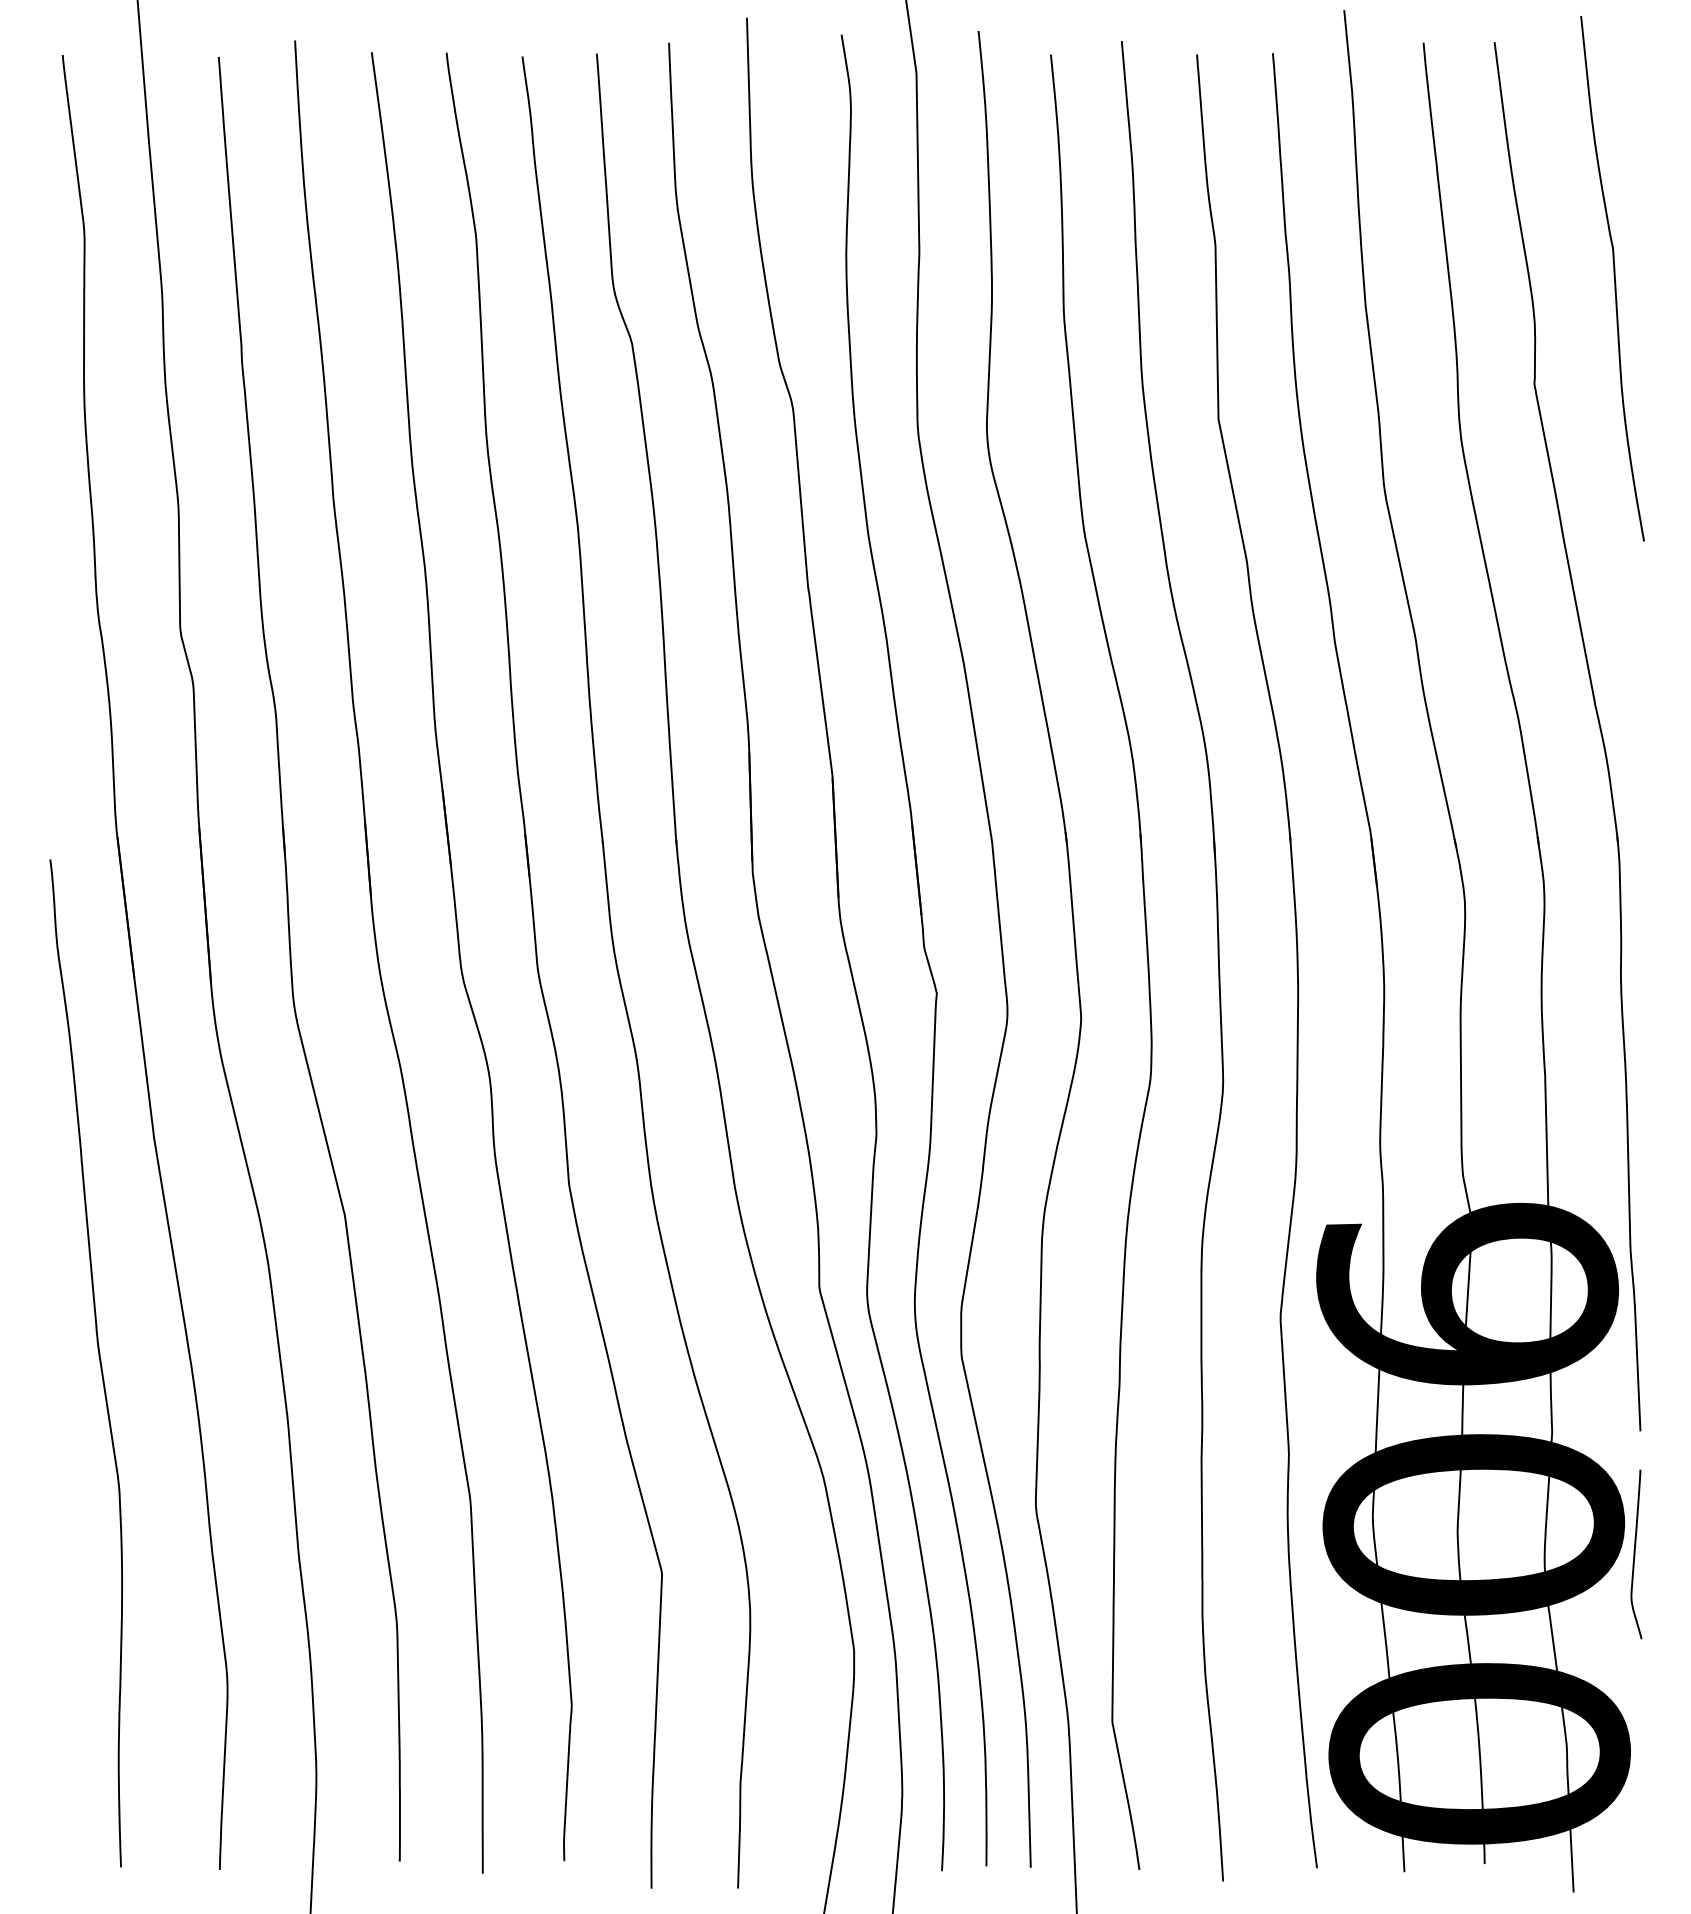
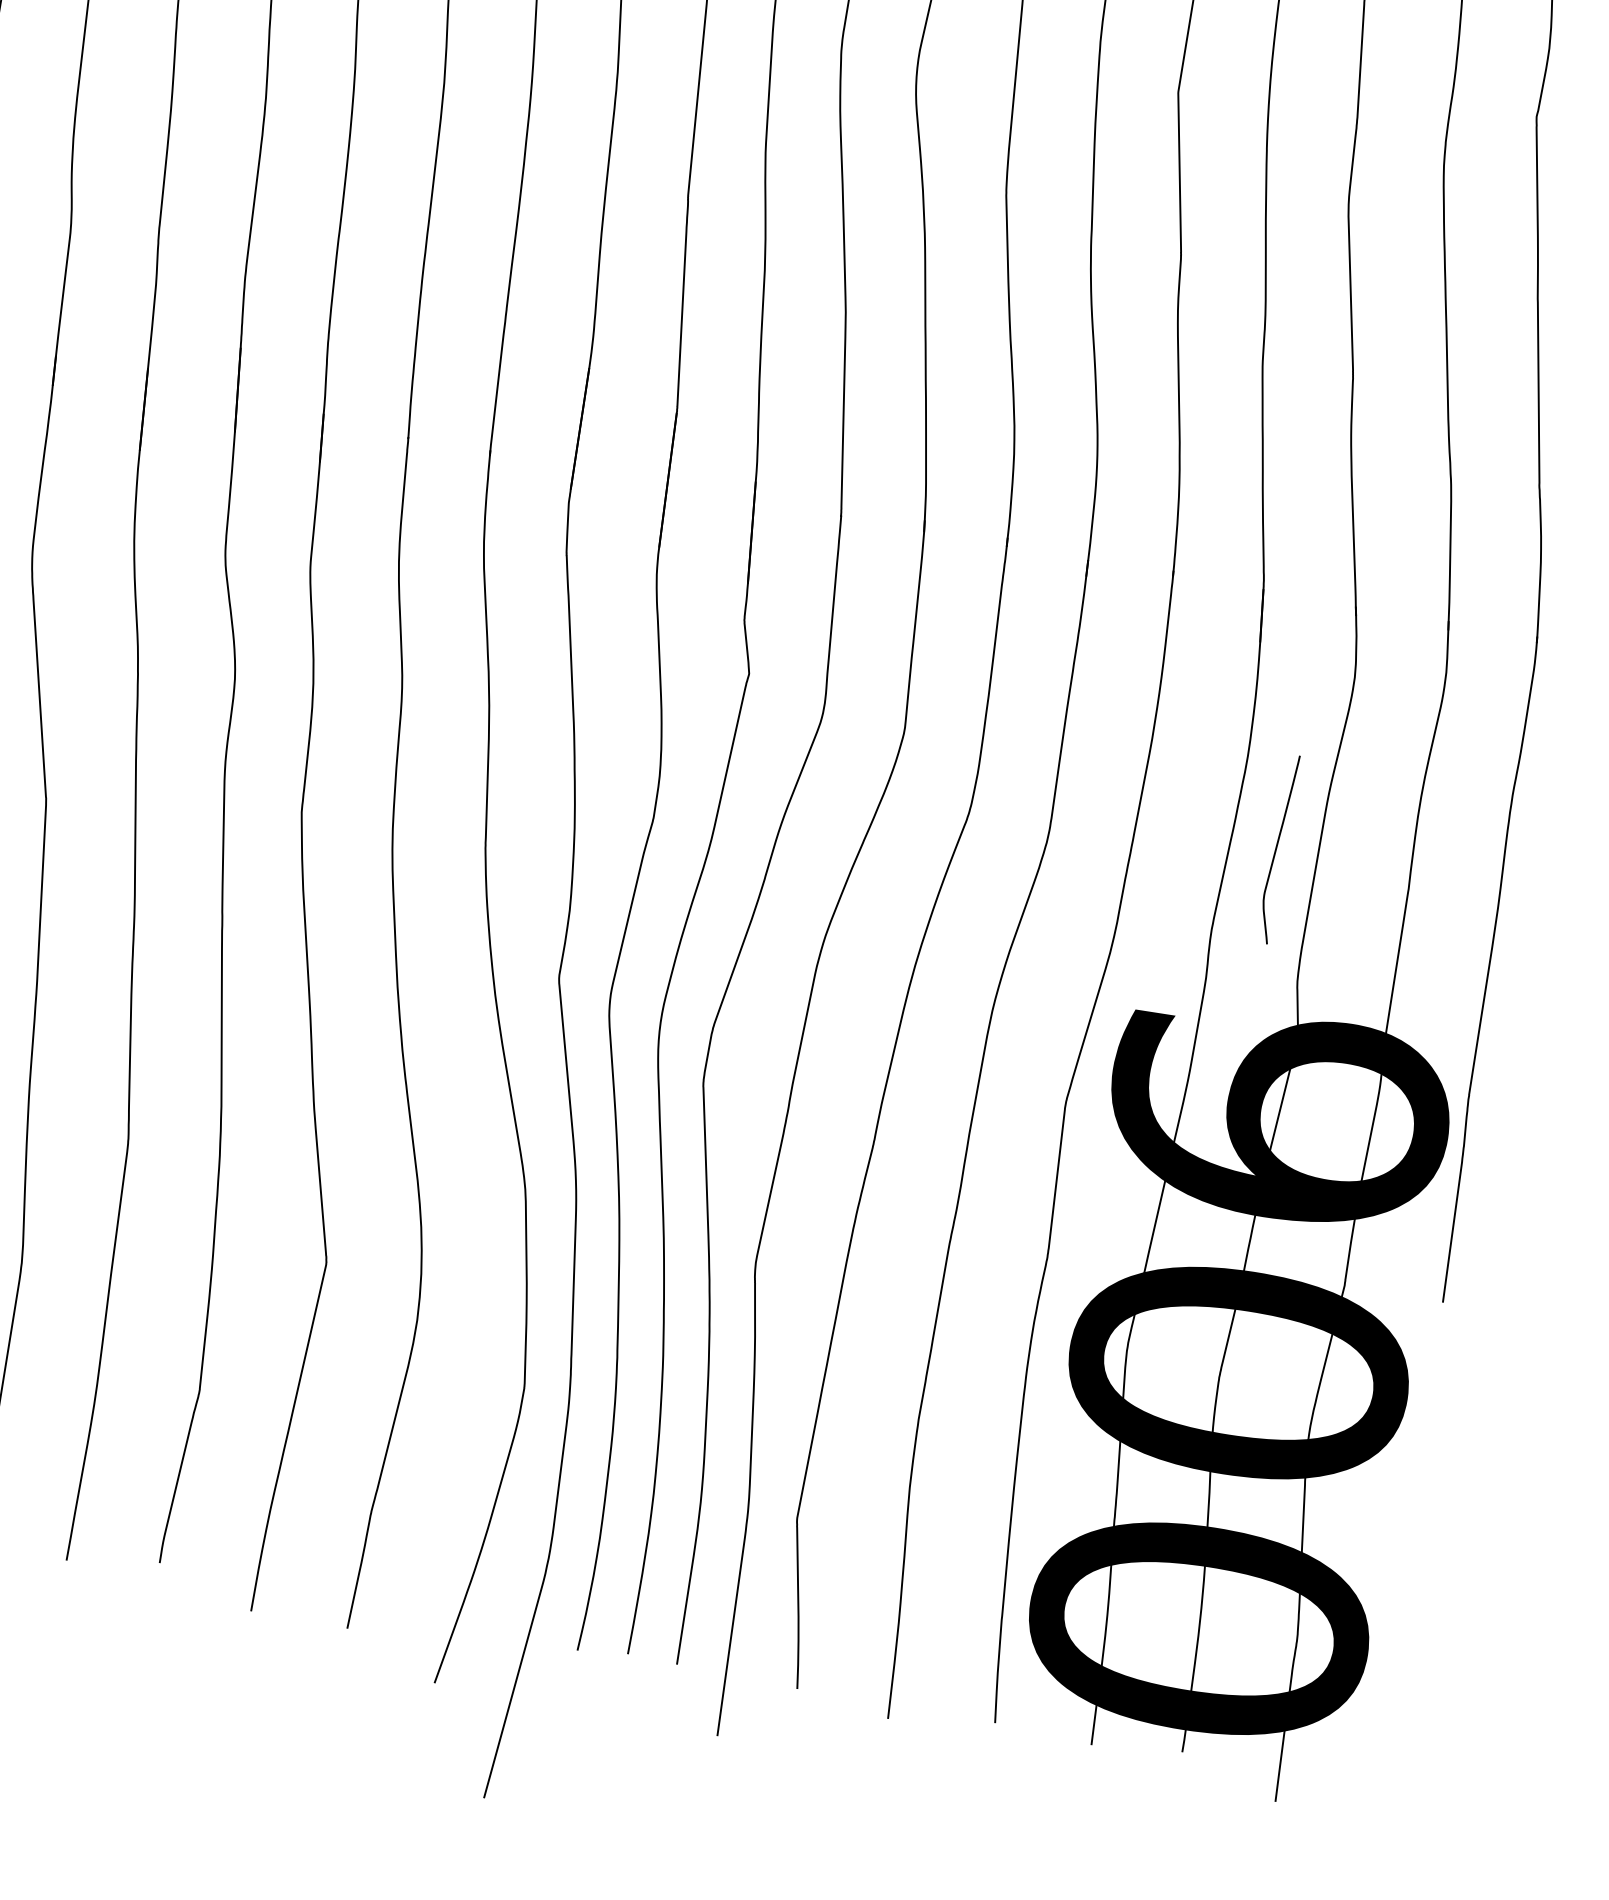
curve: (1635, 1554) -> (1277, 849), moved

